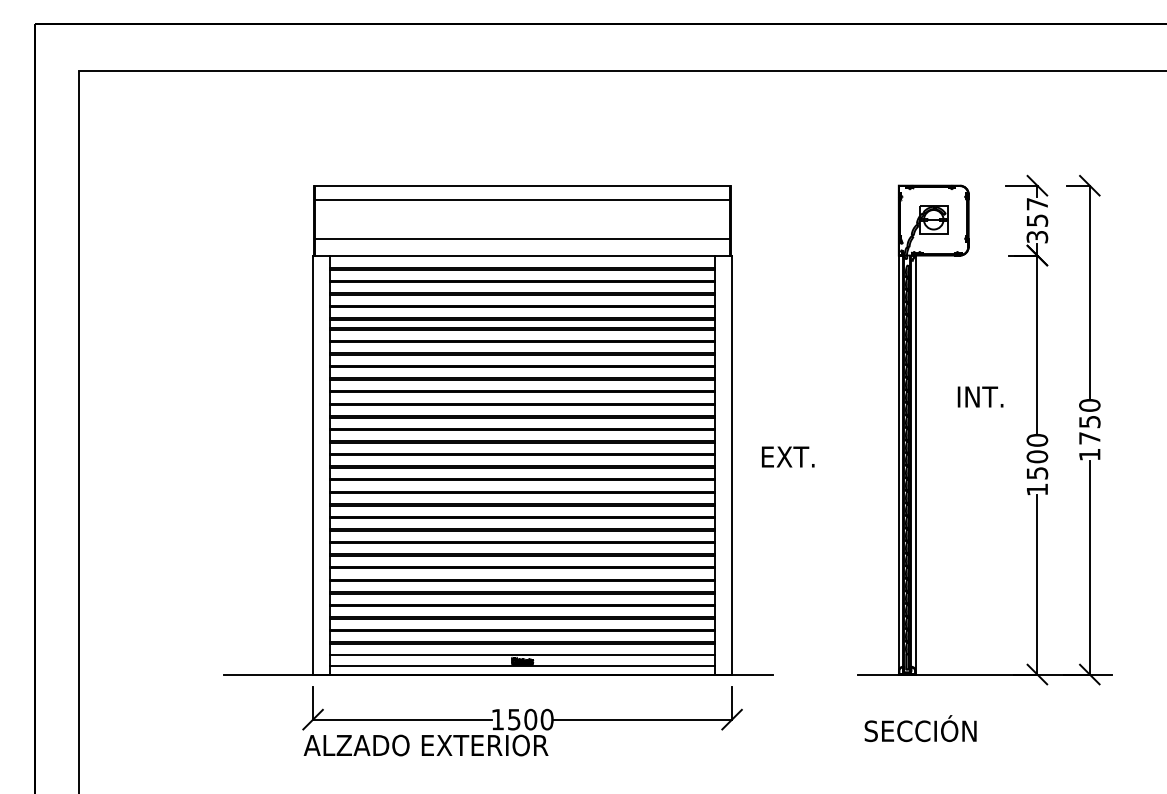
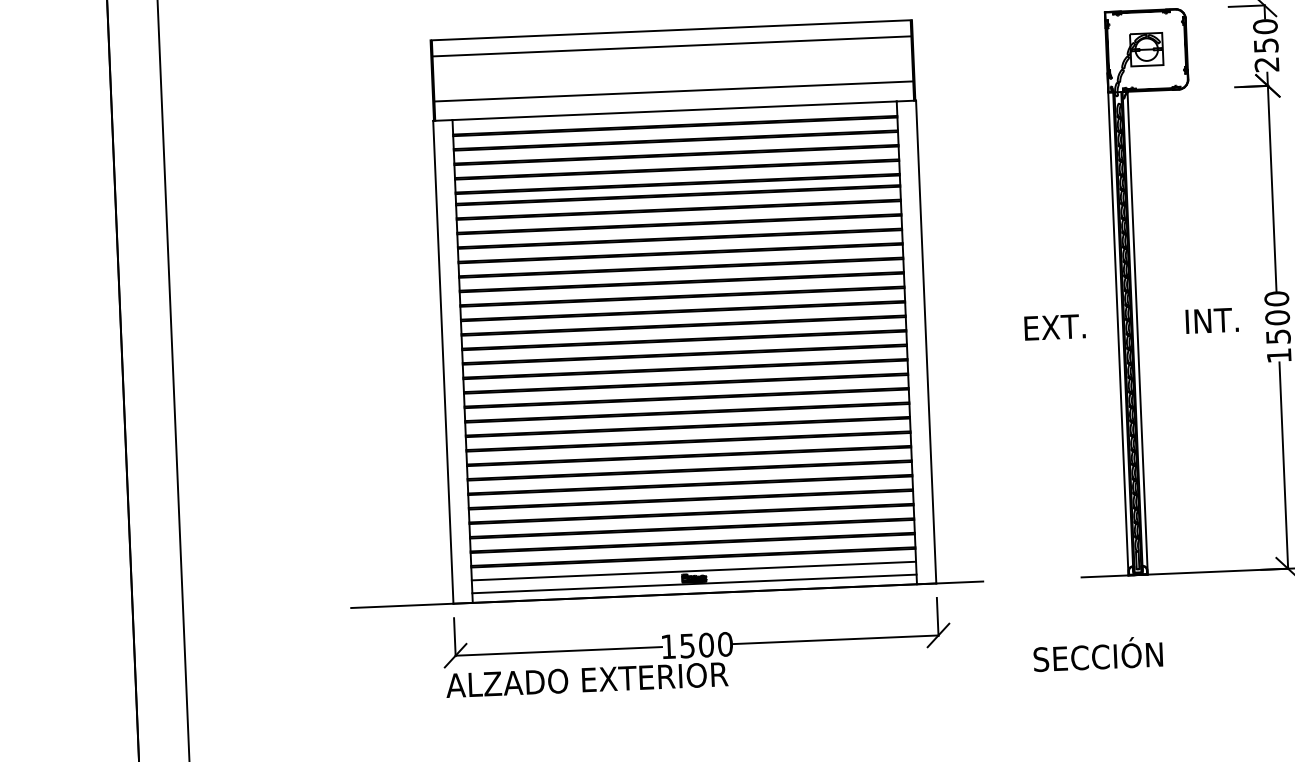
text: (1037, 220) -> (1266, 45), 357 -> 250
text: (980, 396) -> (1212, 320), moved
text: (788, 456) -> (1055, 326), moved
text: (920, 728) -> (1097, 654), moved

